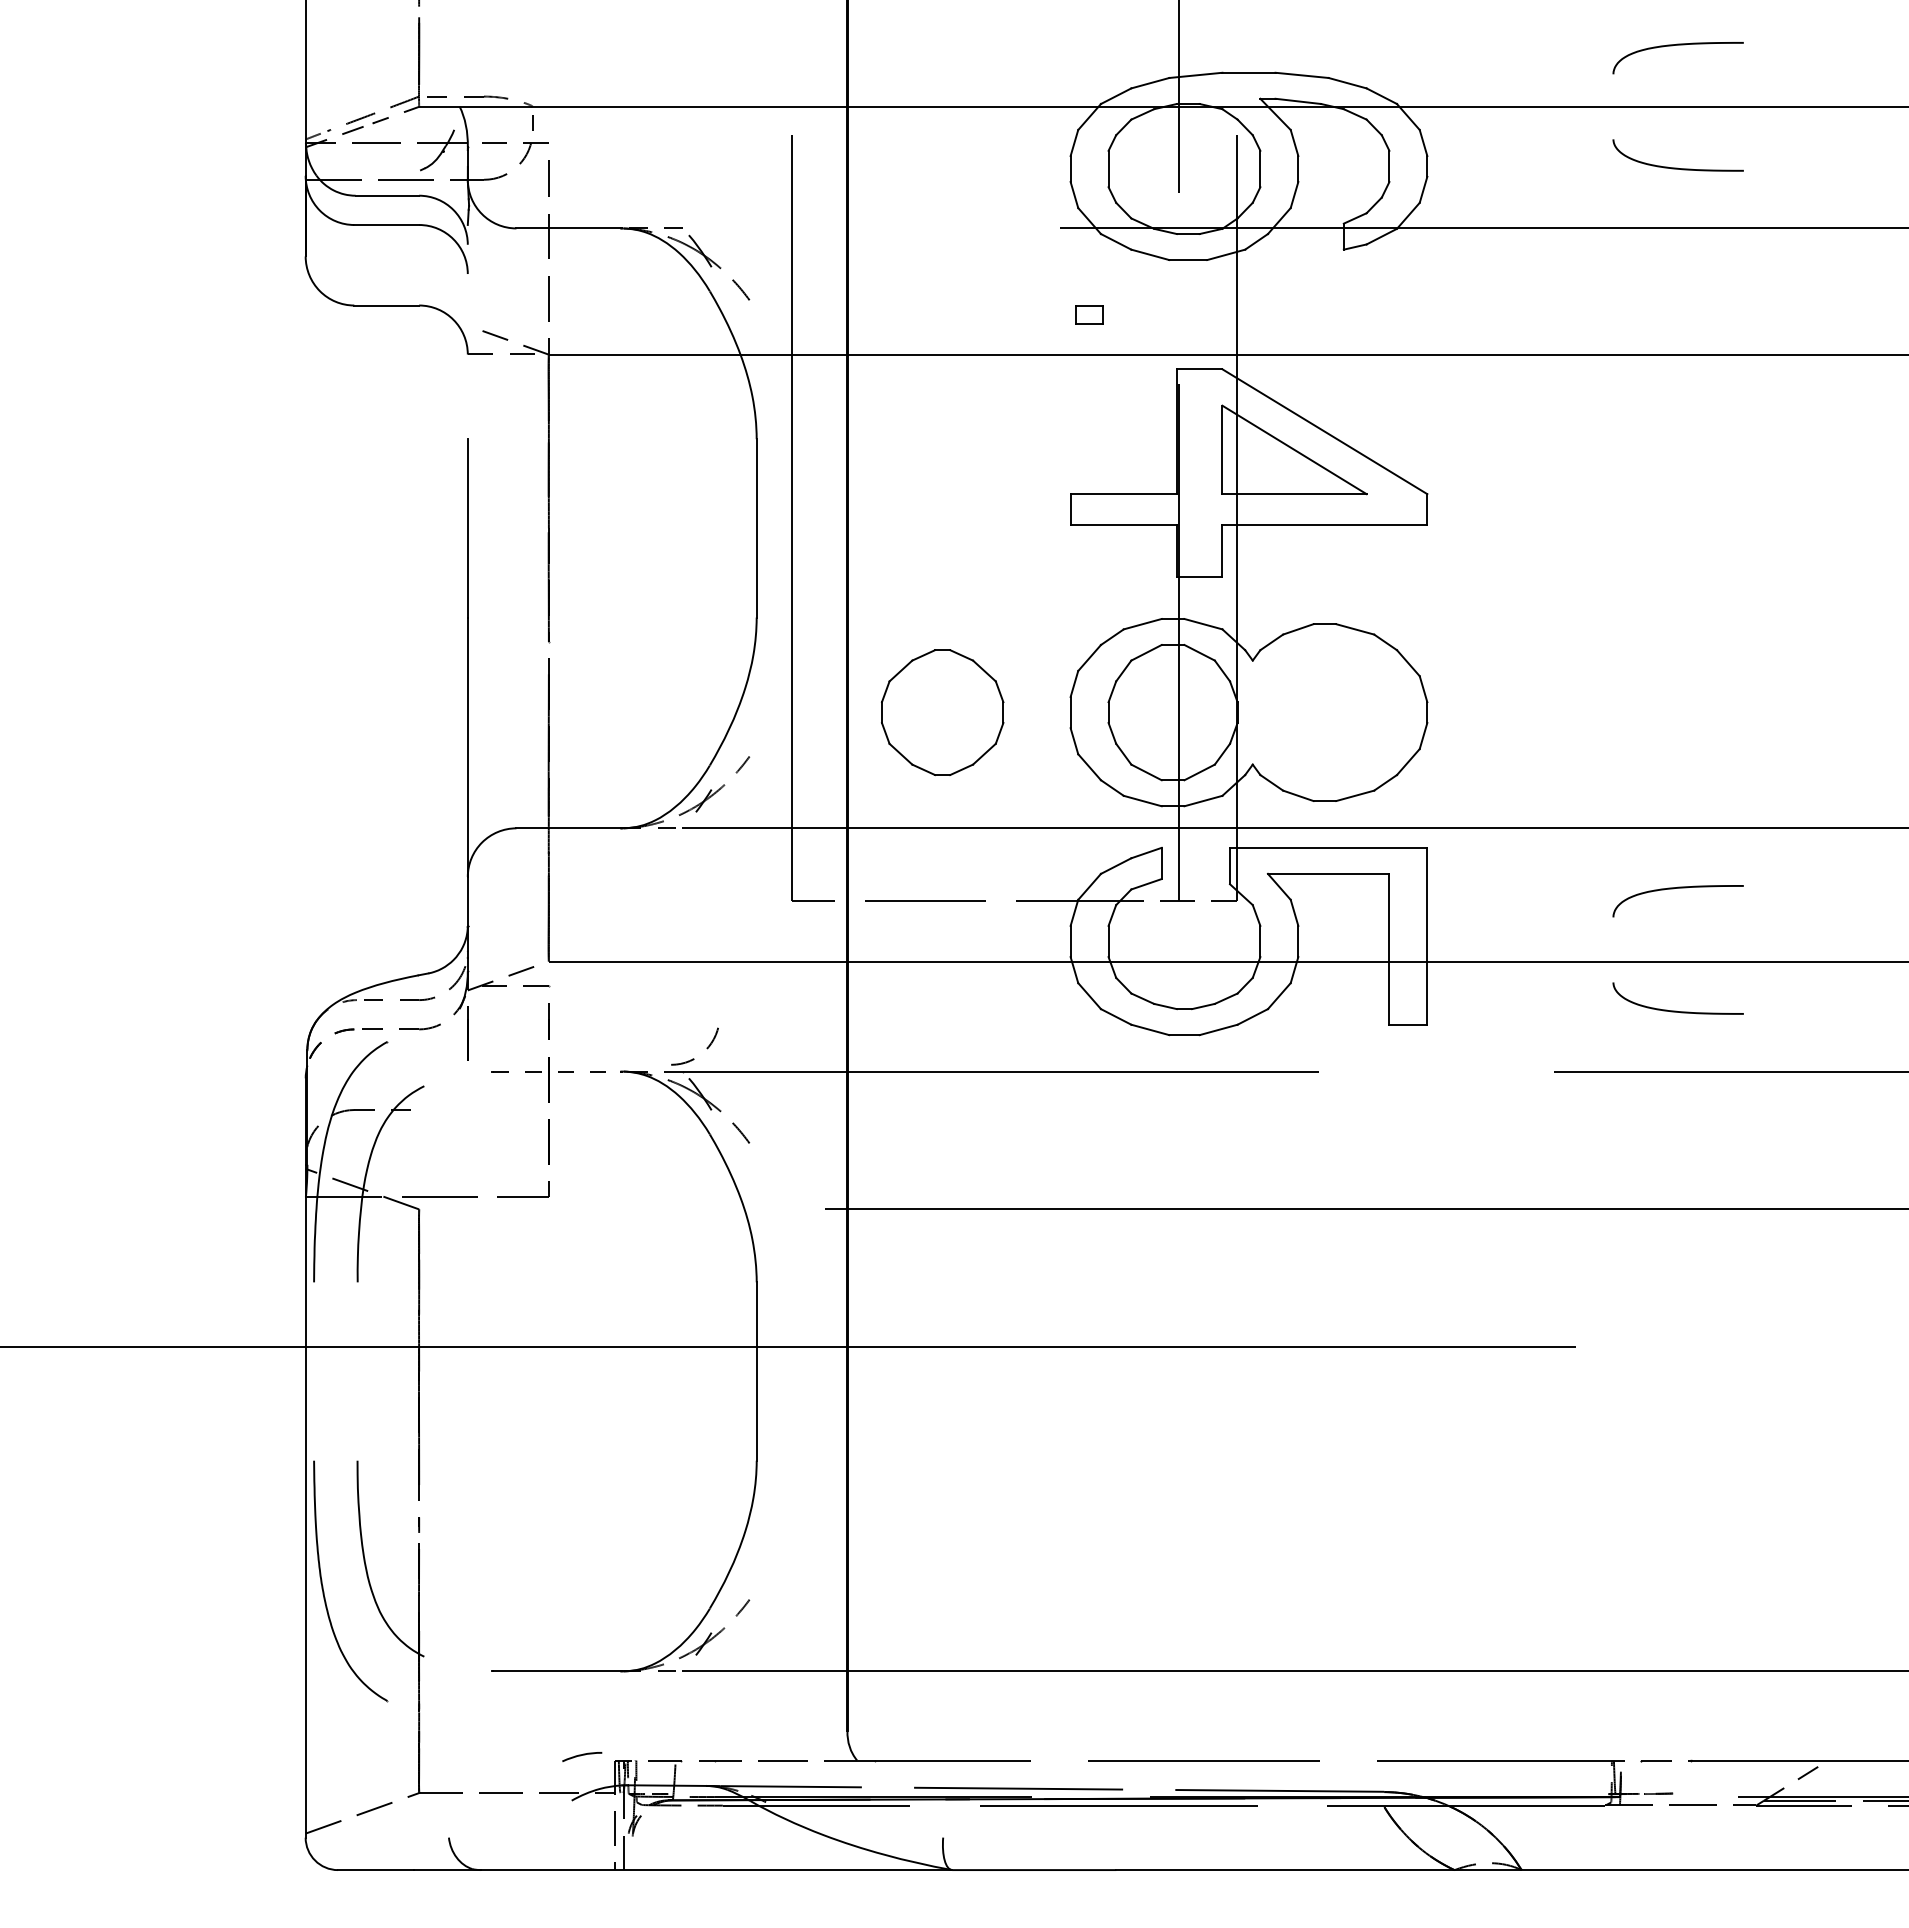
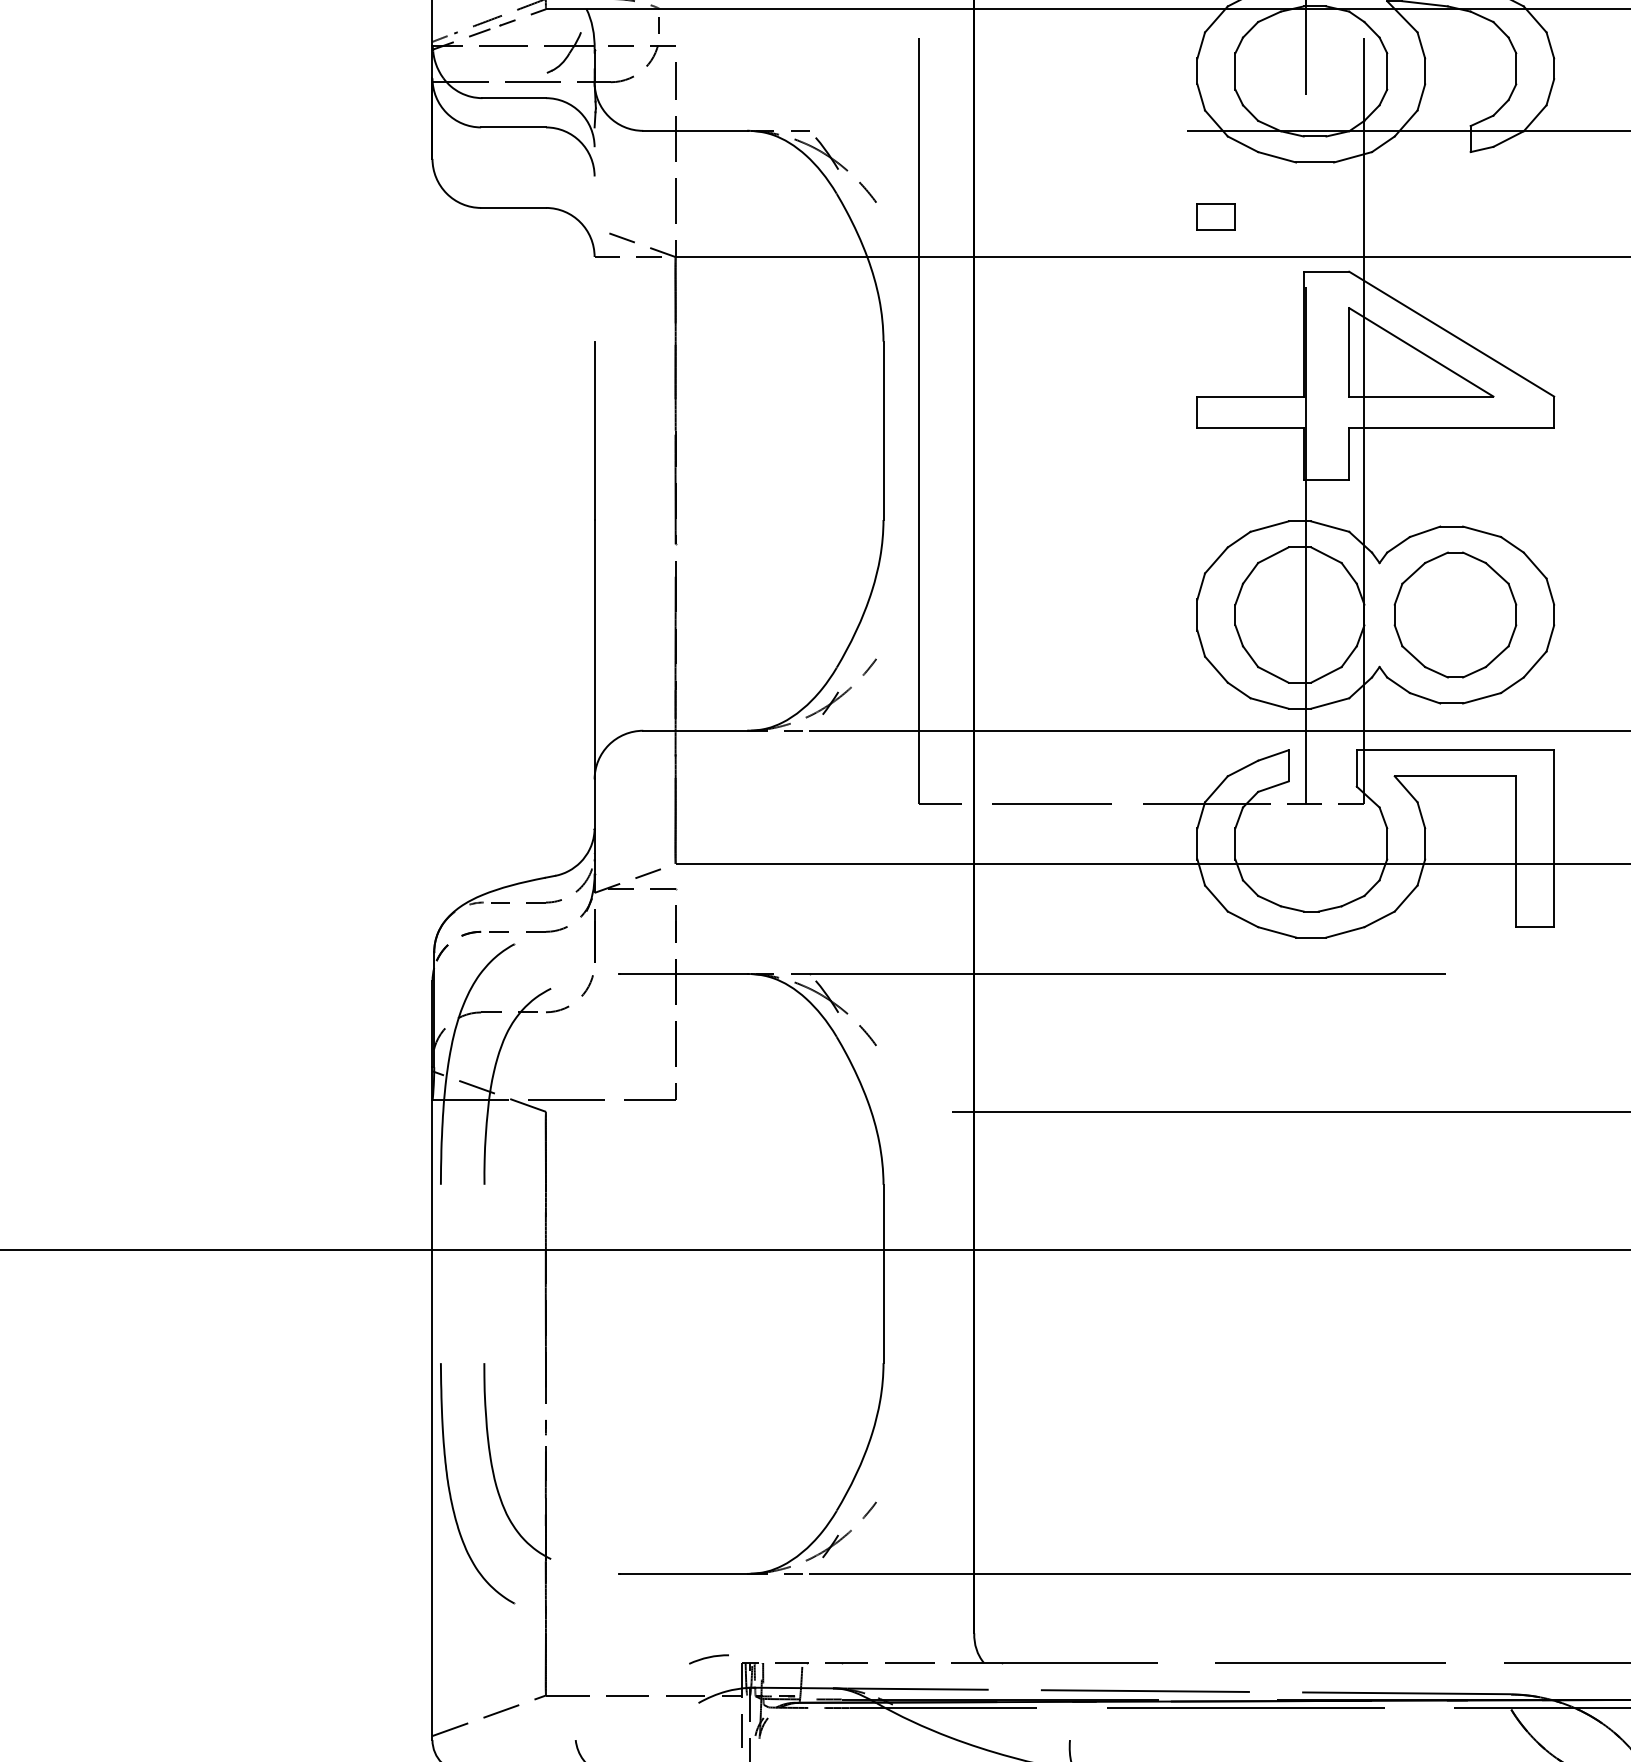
part: (1089, 314) -> (1216, 216), size x1.43
part: (942, 712) -> (1455, 614), moved
curve: (694, 1058) -> (569, 1005), moved
line: (556, 1071) -> (683, 973), dashed -> solid

